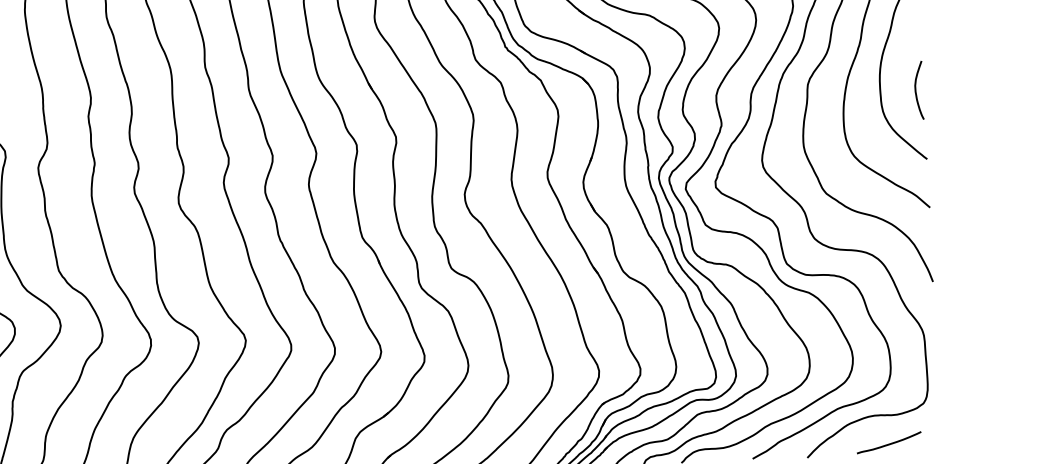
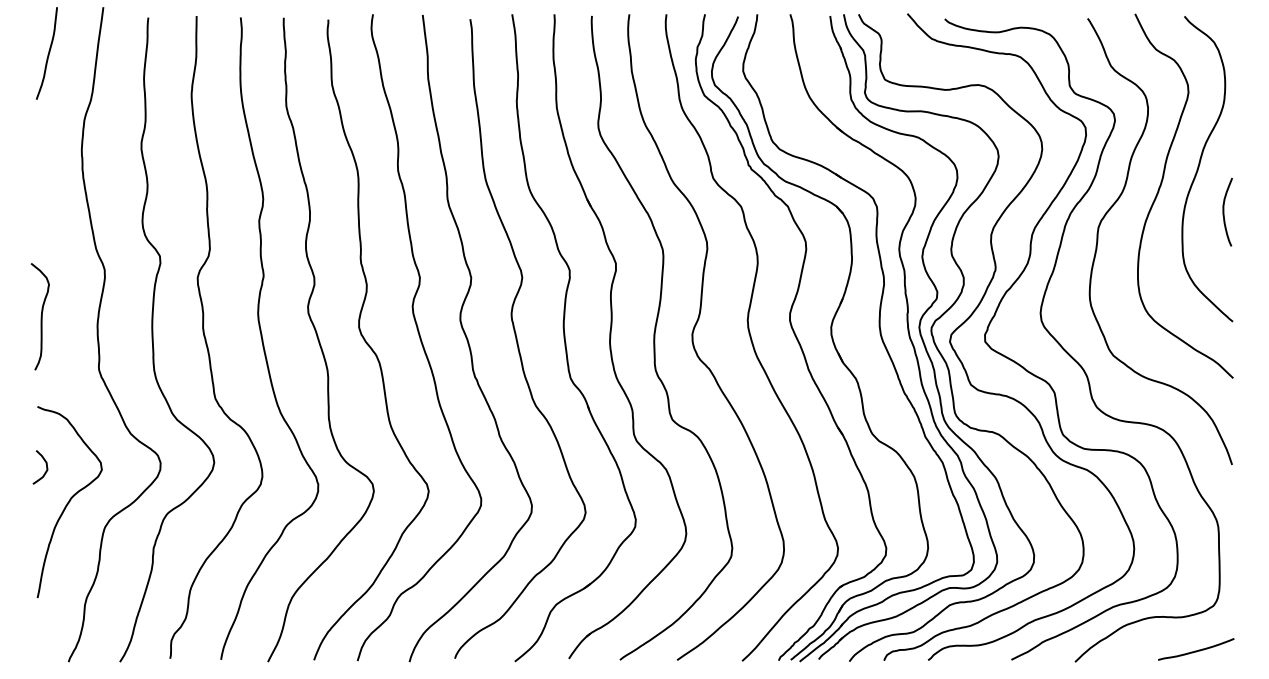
curve: (916, 89) -> (1224, 211), moved
curve: (889, 443) -> (1196, 650), moved

